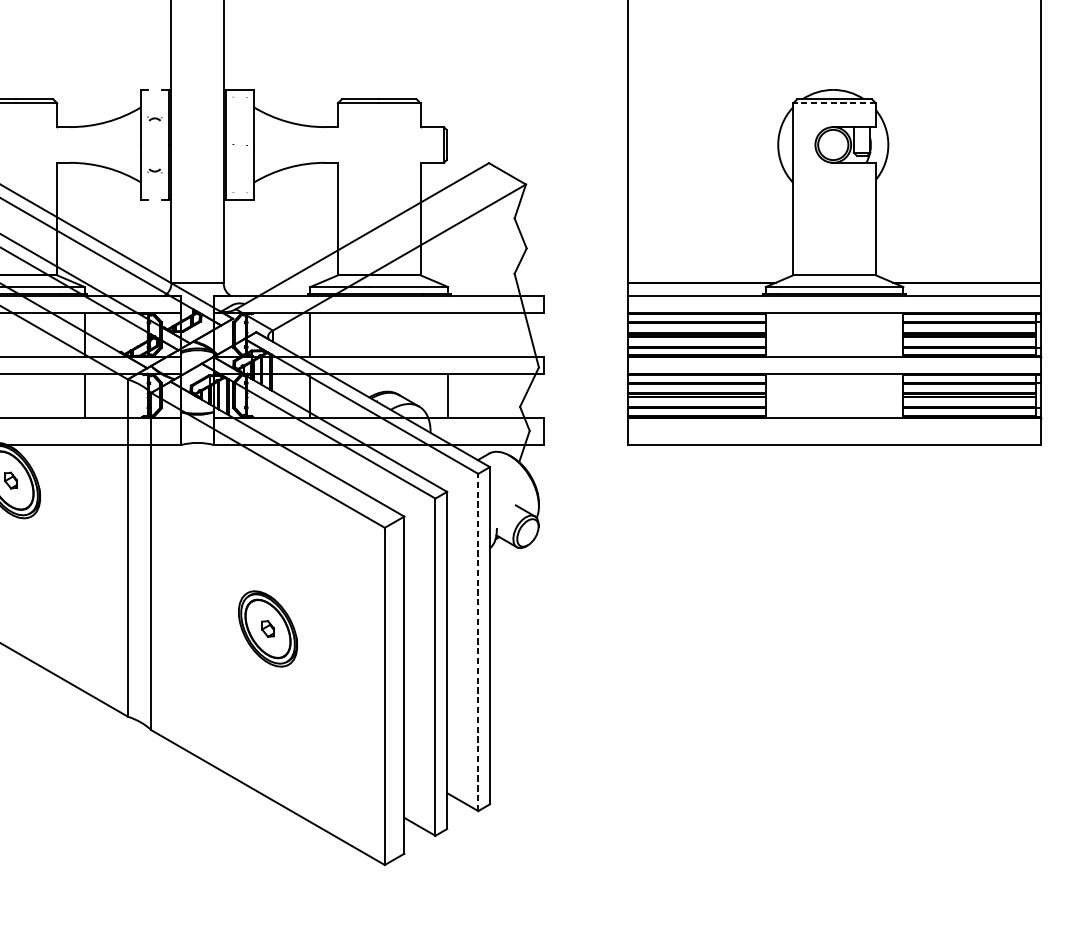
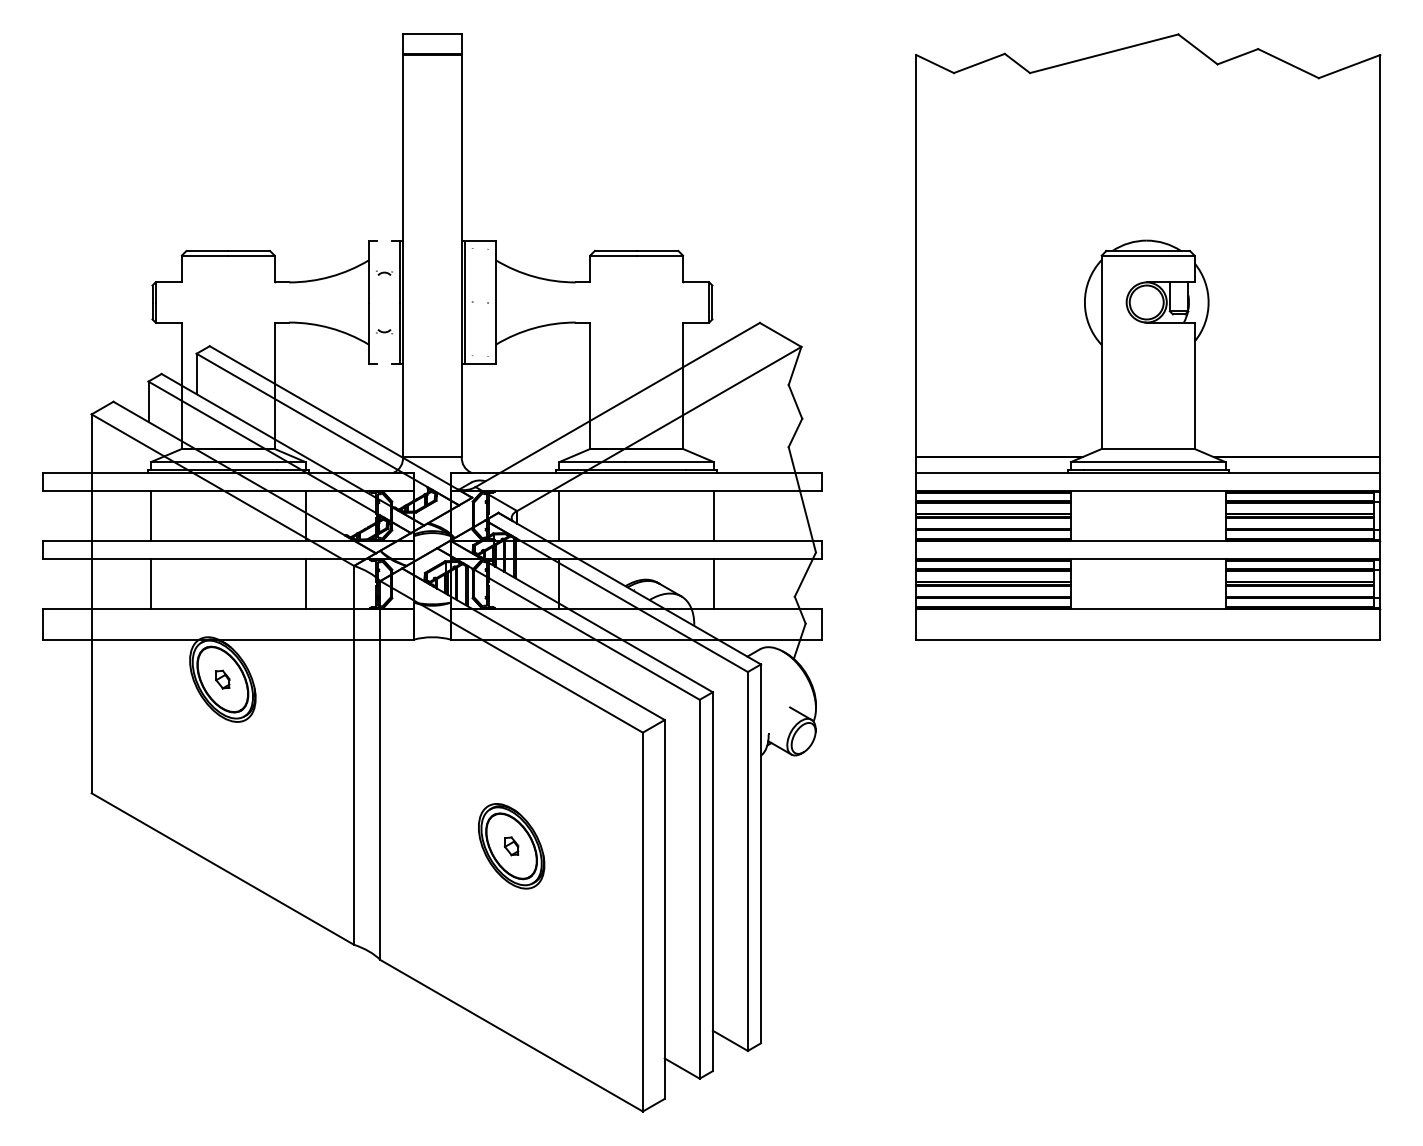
line: (833, 103) -> (1147, 255), dashed -> solid
line: (447, 334) -> (713, 515), added
line: (477, 641) -> (747, 860), dashed -> solid

